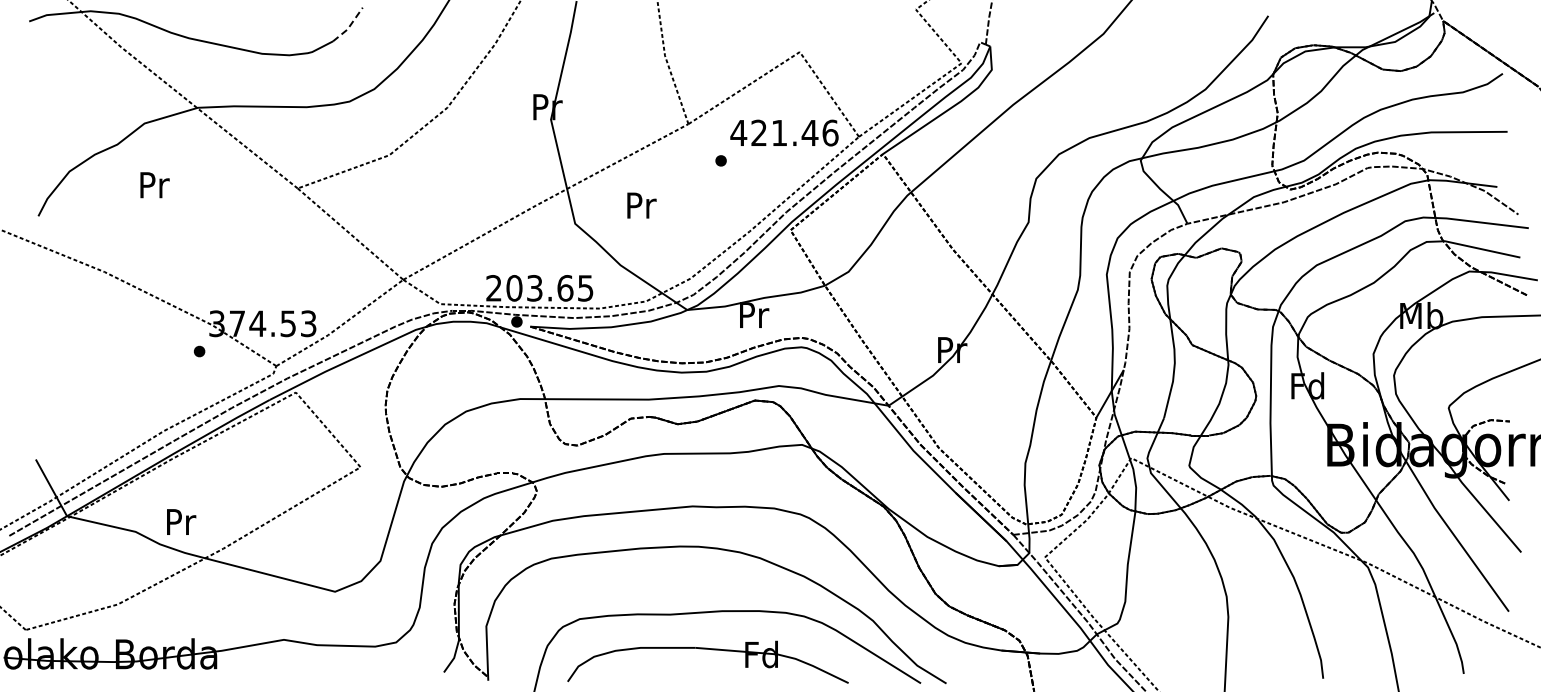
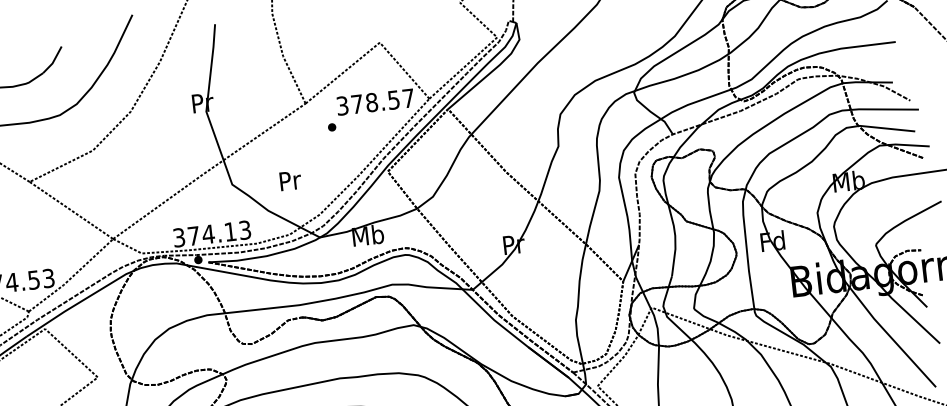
line: (349, 26) -> (53, 61), dashed -> solid
text: (784, 132) -> (375, 101), 421.46 -> 378.57
text: (641, 205) -> (290, 180), moved
text: (539, 288) -> (211, 234), 203.65 -> 374.13
text: (753, 314) -> (368, 235), Pr -> Mb

